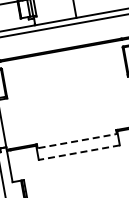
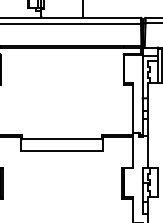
line: (77, 141) -> (62, 139), dashed -> solid
line: (78, 153) -> (61, 151), dashed -> solid

